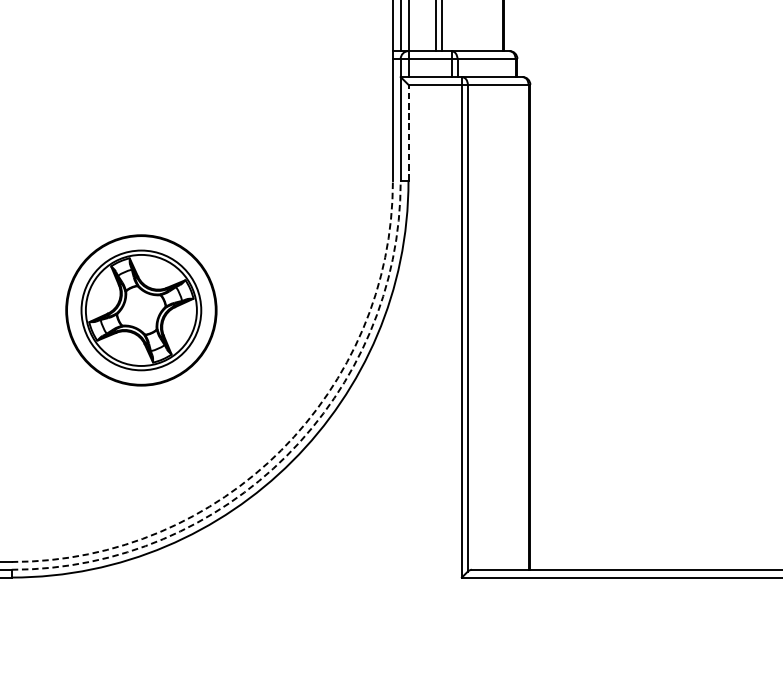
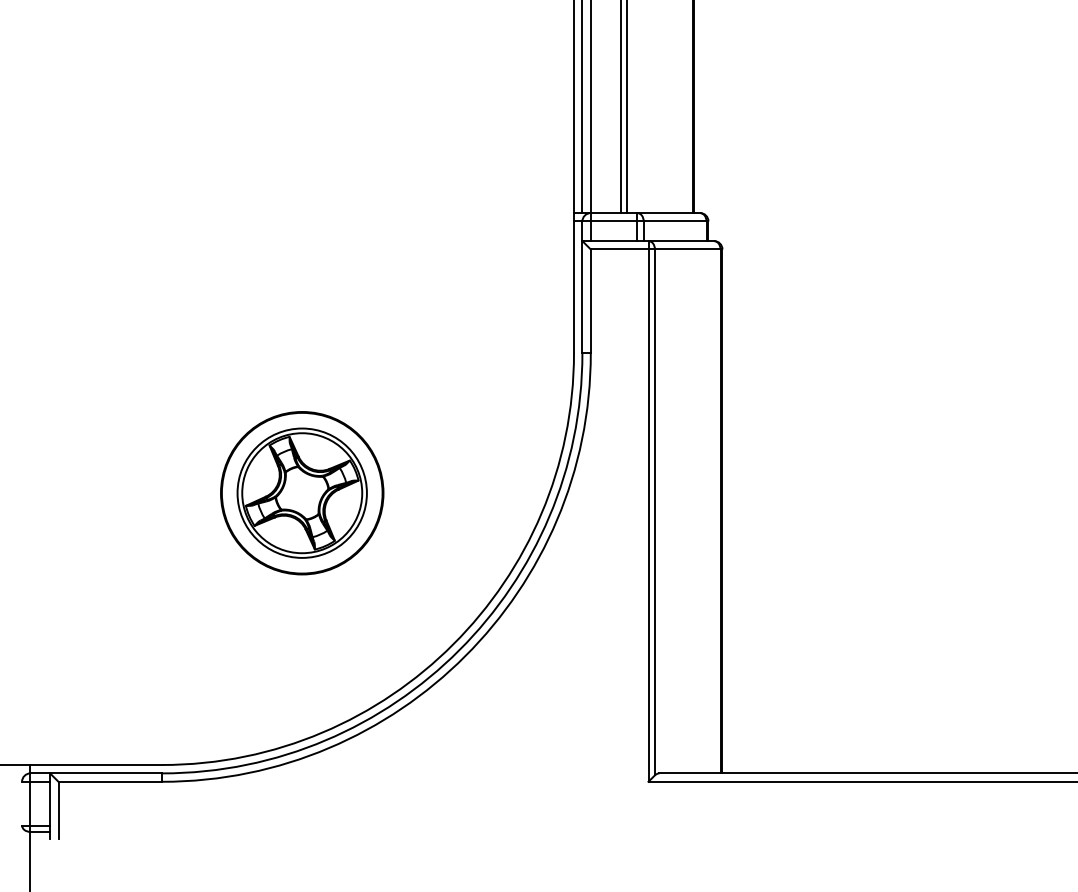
line: (408, 132) -> (590, 301), dashed -> solid
arc: (281, 450) -> (453, 644), dashed -> solid
arc: (286, 456) -> (459, 650), dashed -> solid

